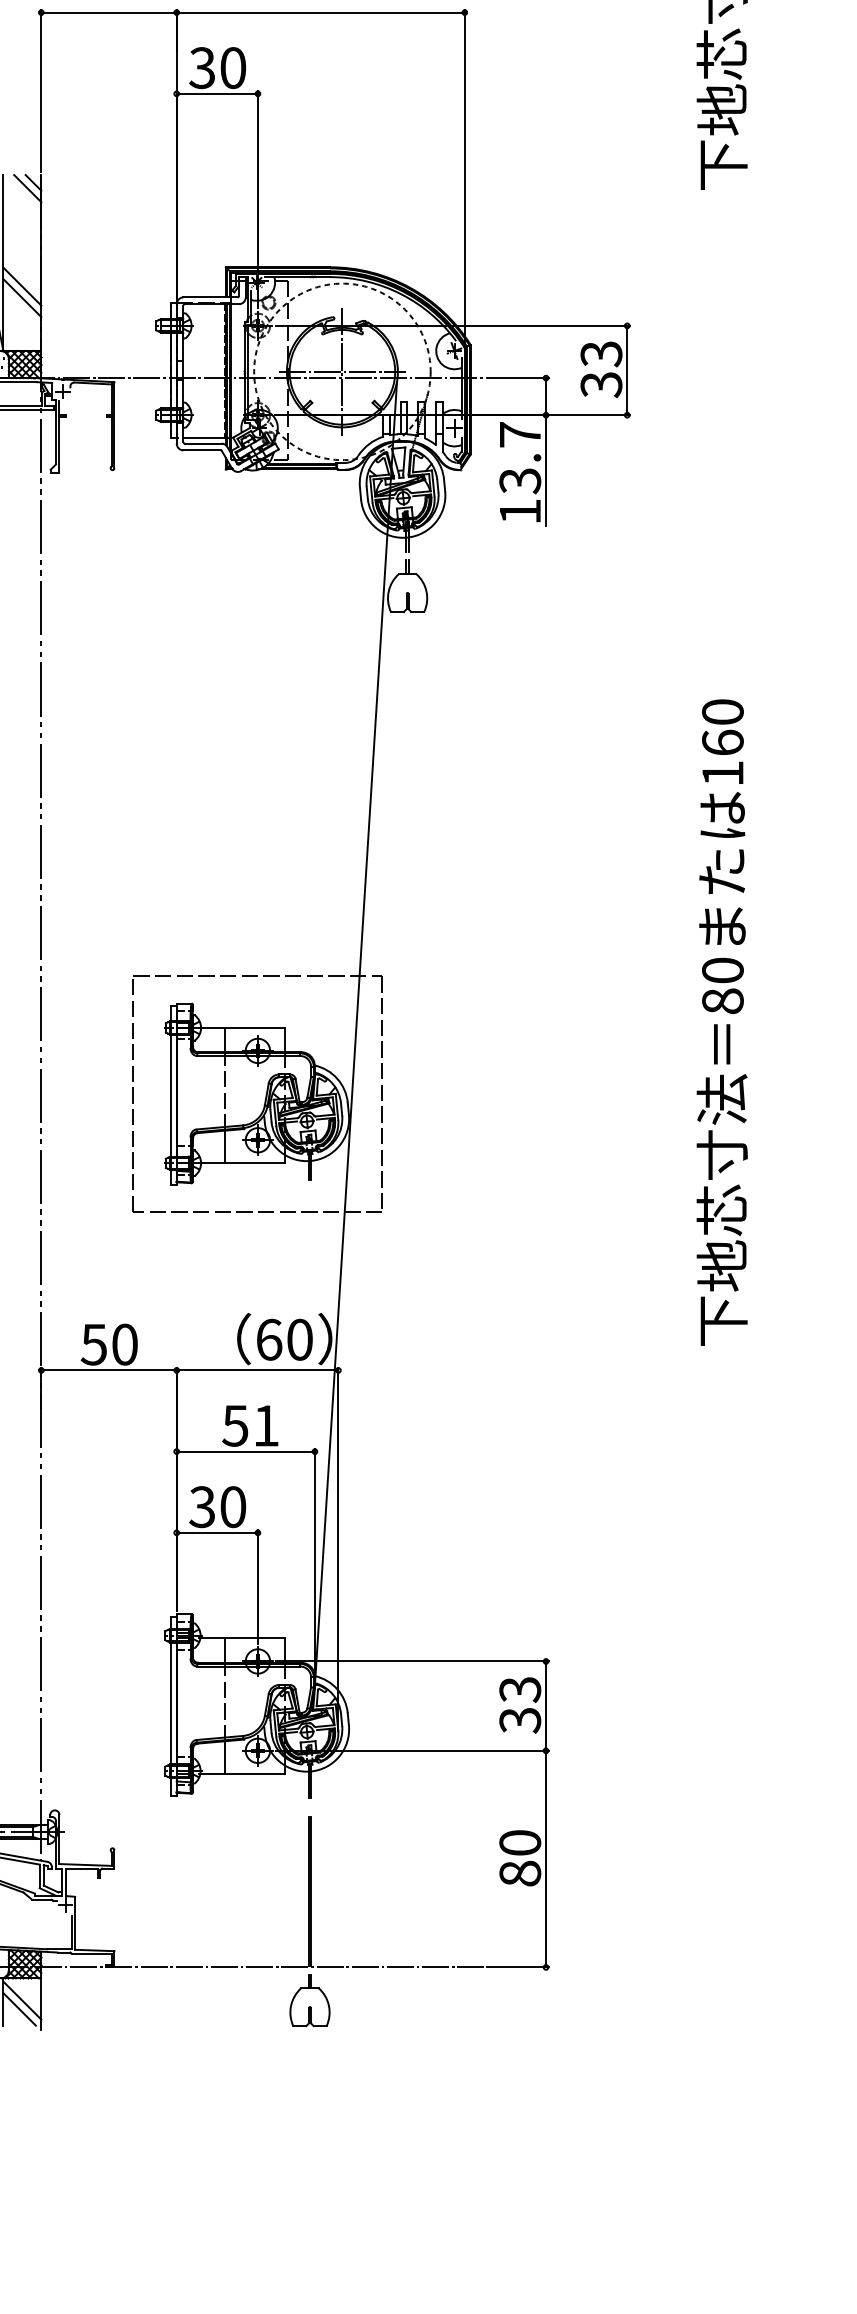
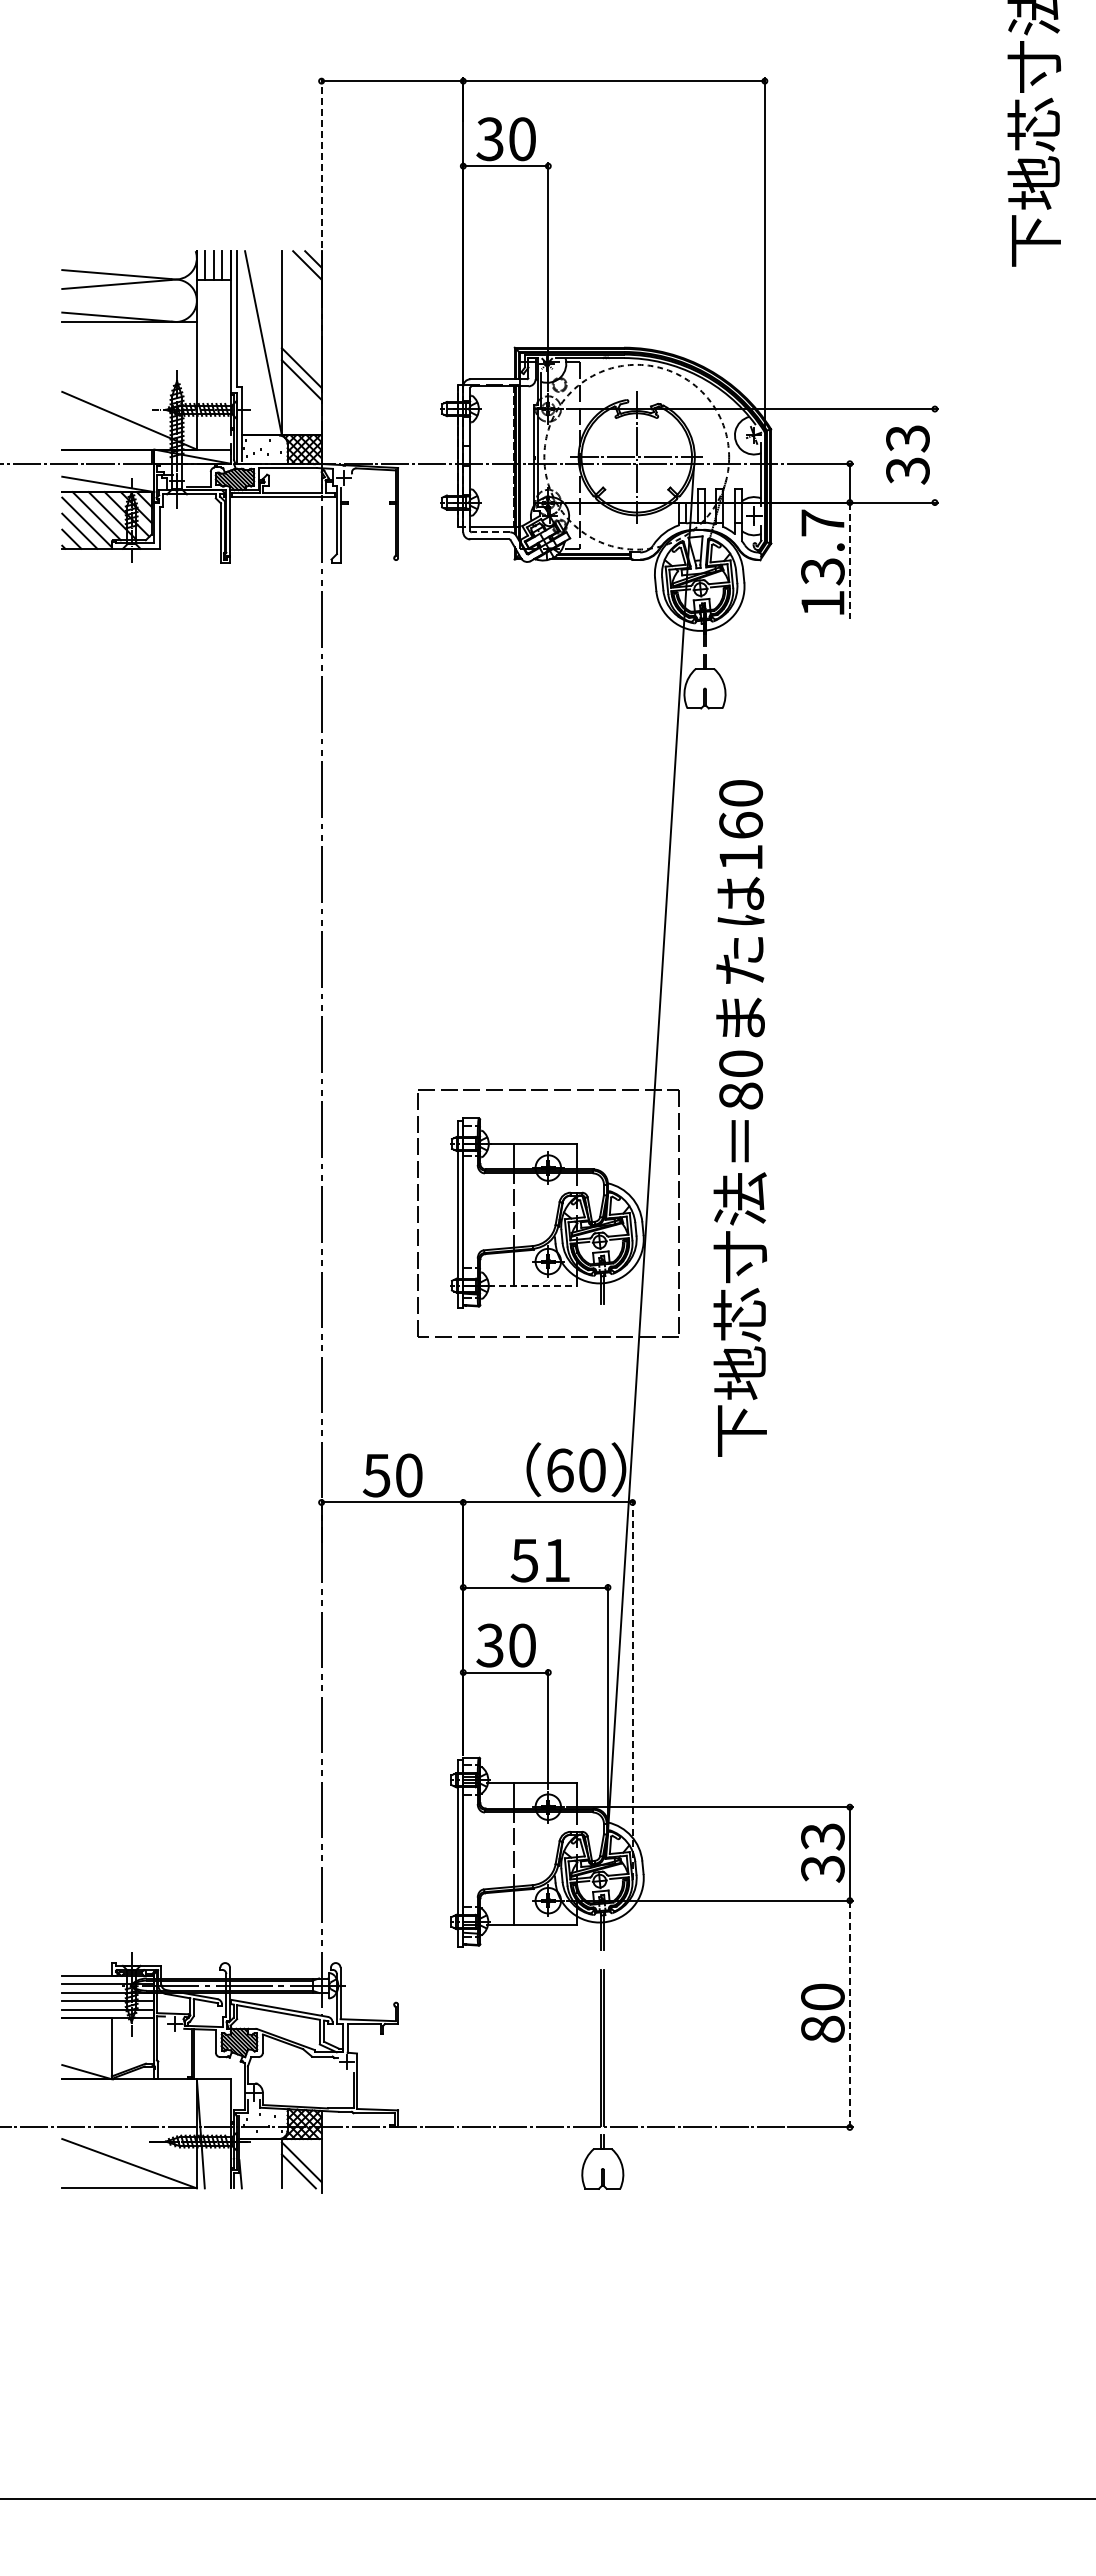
line: (41, 90) -> (321, 162), solid -> dashed
line: (626, 370) -> (934, 455), removed
line: (202, 443) -> (490, 532), solid -> dashed
line: (545, 471) -> (849, 561), solid -> dashed
text: (721, 1022) -> (739, 1118), moved
line: (242, 1163) -> (532, 1285), solid -> dashed
line: (338, 1549) -> (632, 1689), solid -> dashed
line: (545, 1859) -> (849, 2014), solid -> dashed

